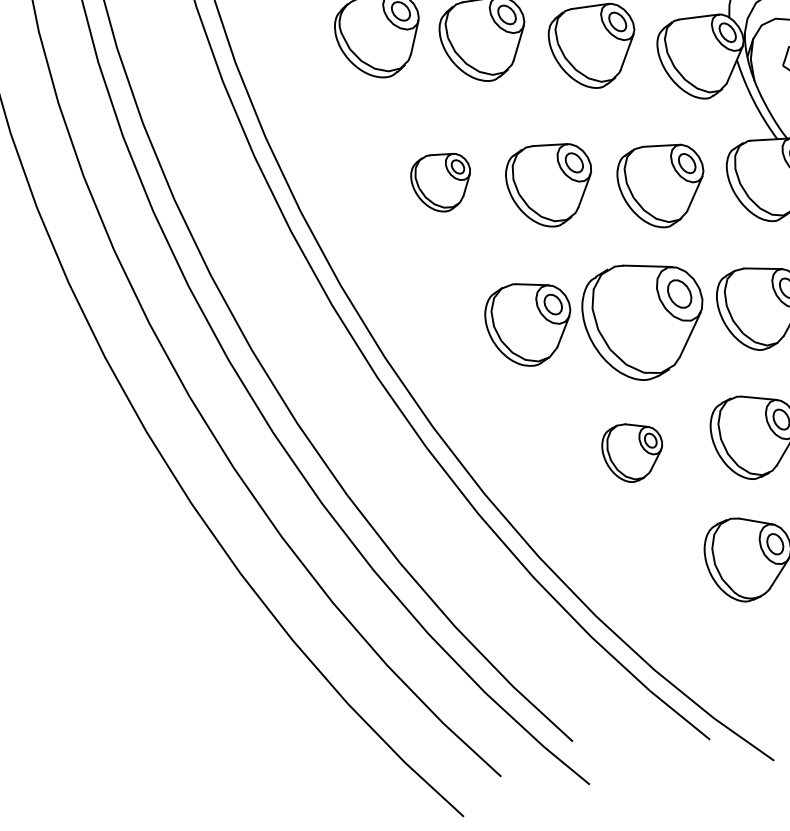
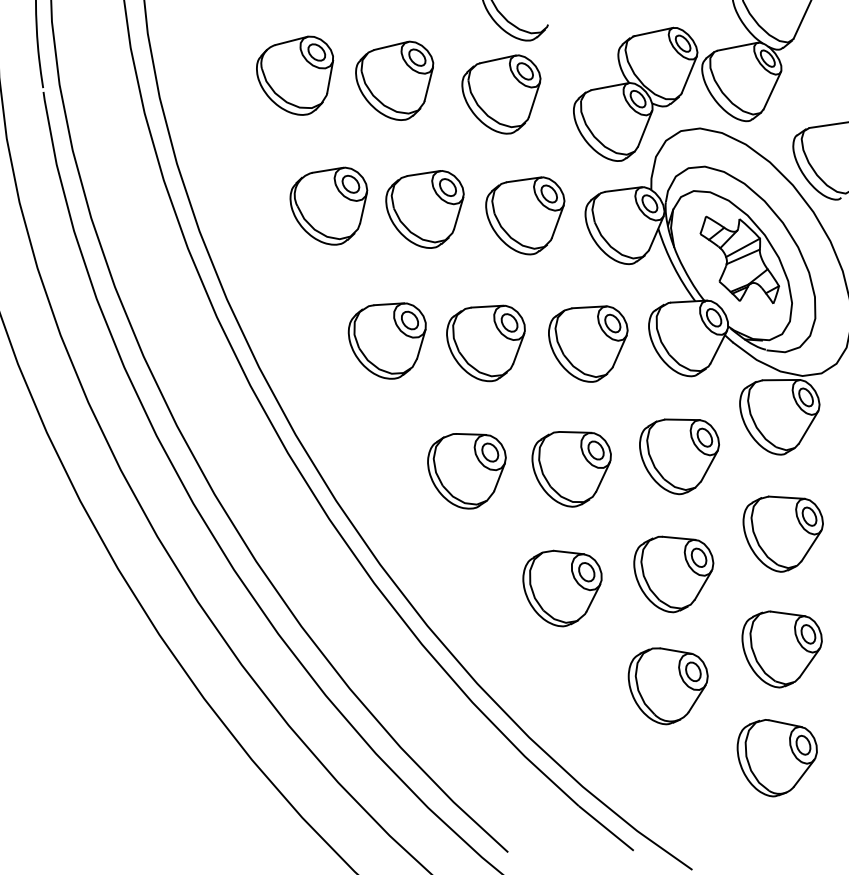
part: (439, 182) -> (386, 340), size x1.43
part: (642, 323) -> (571, 469), size x0.71
part: (632, 453) -> (562, 588), size x1.43

